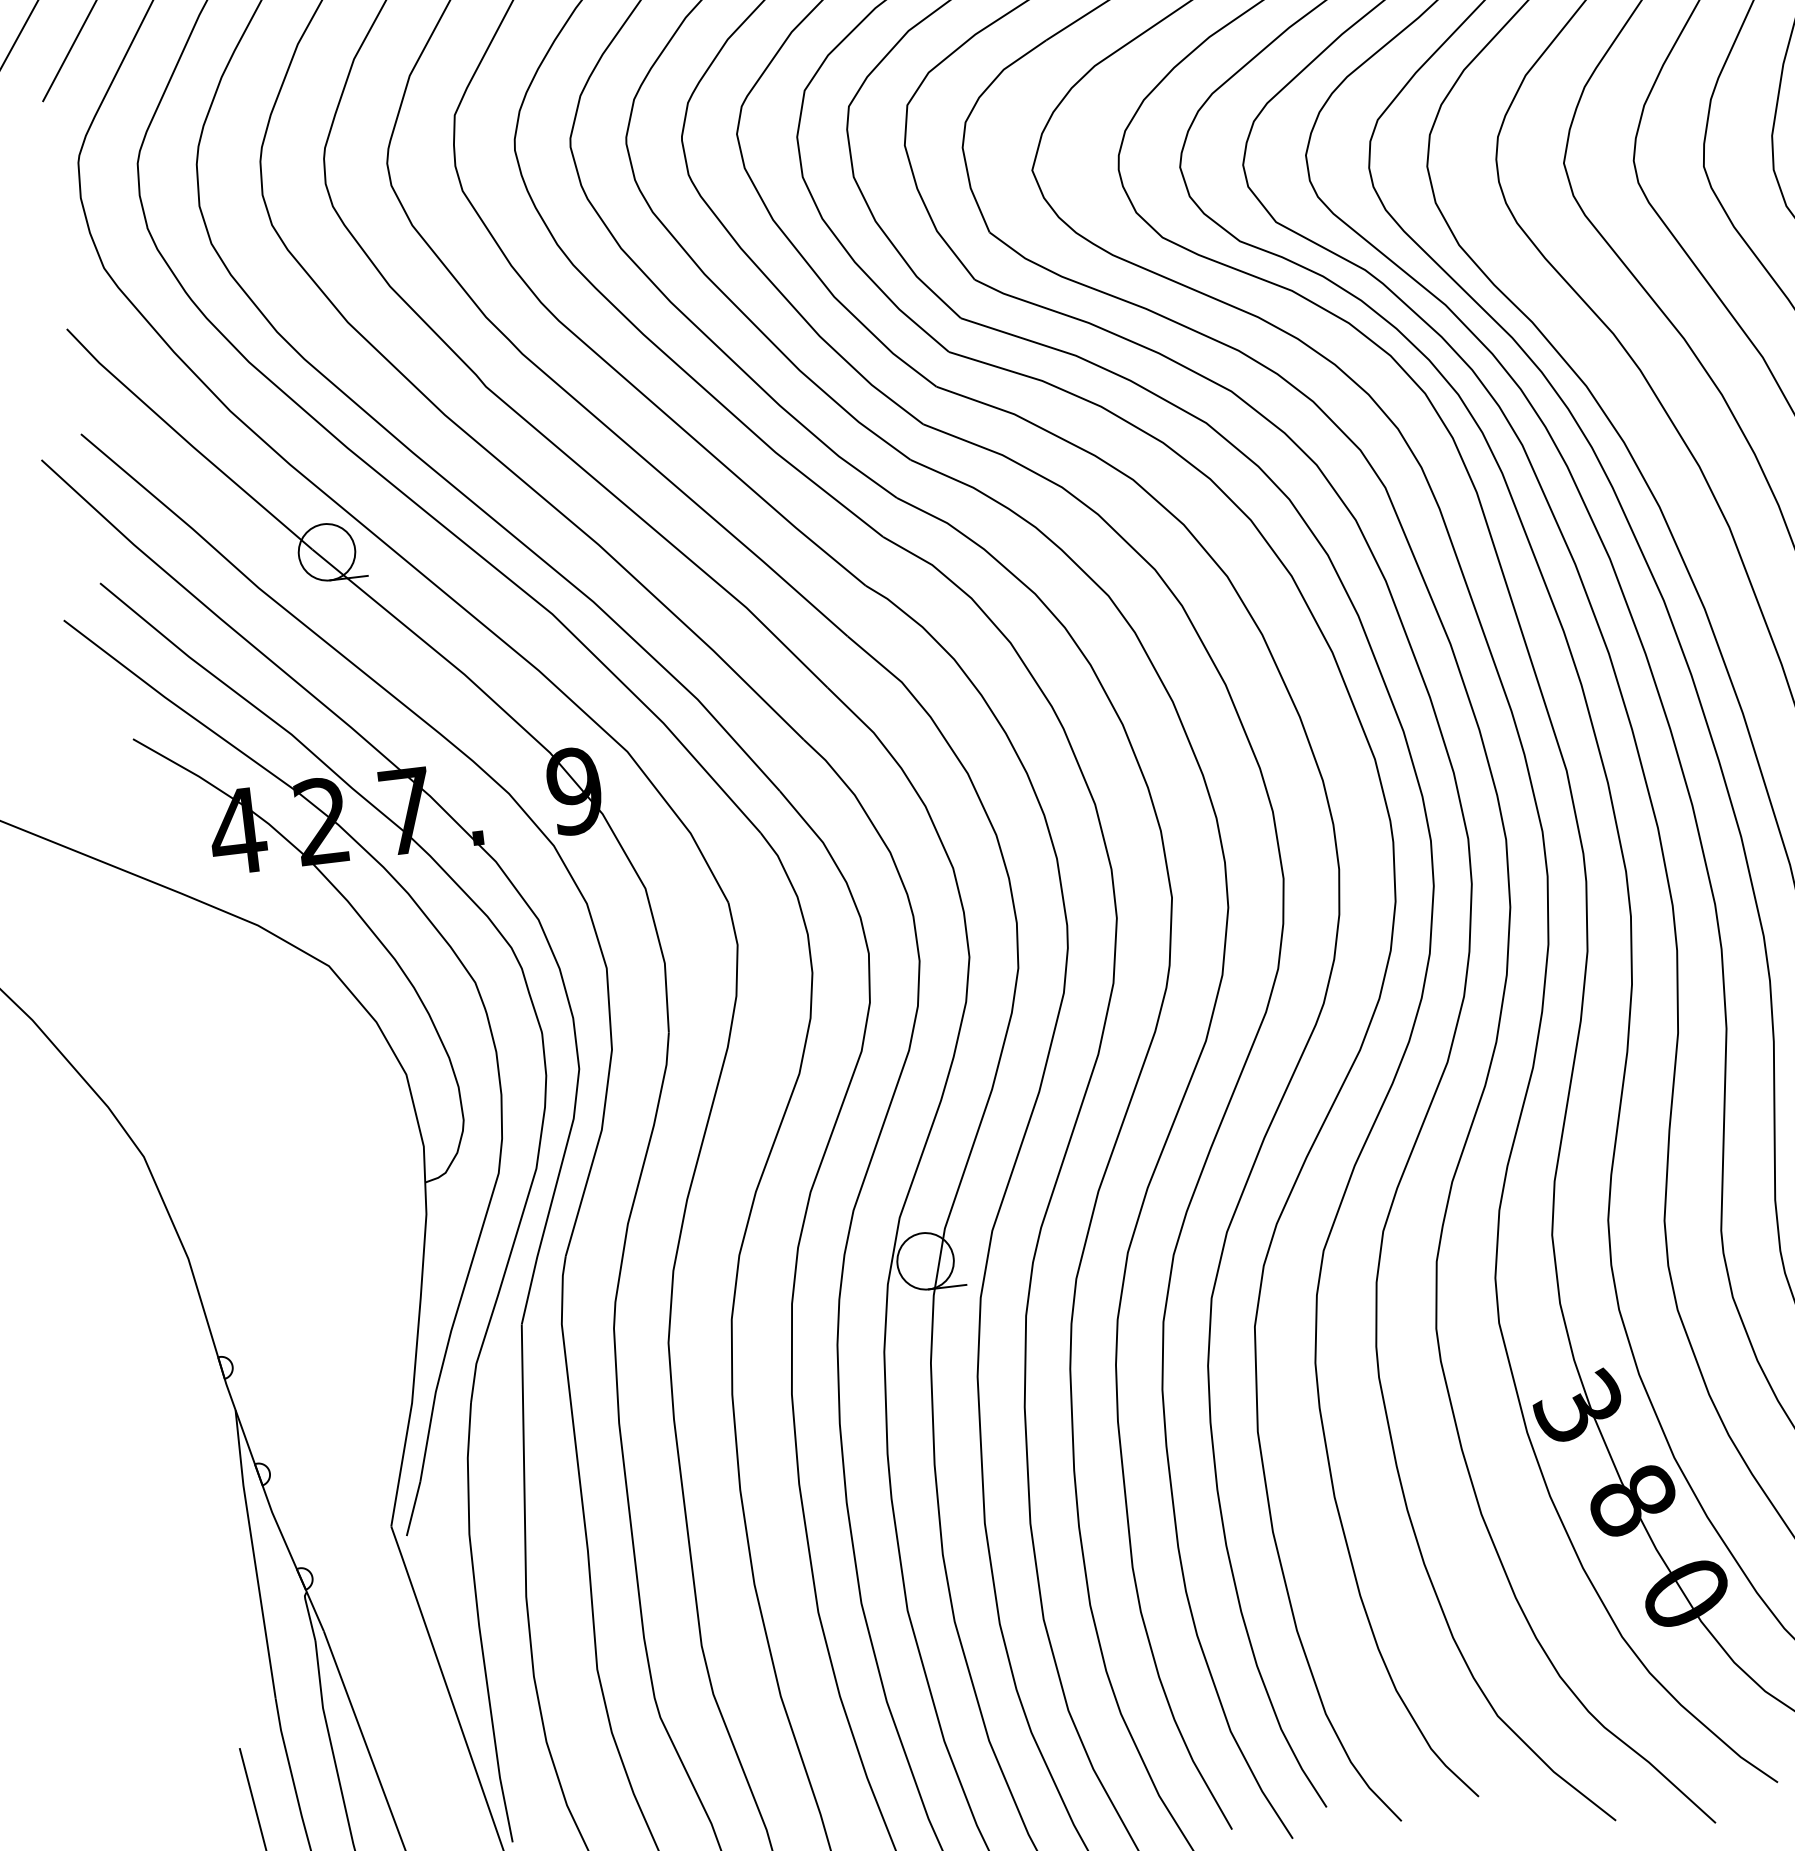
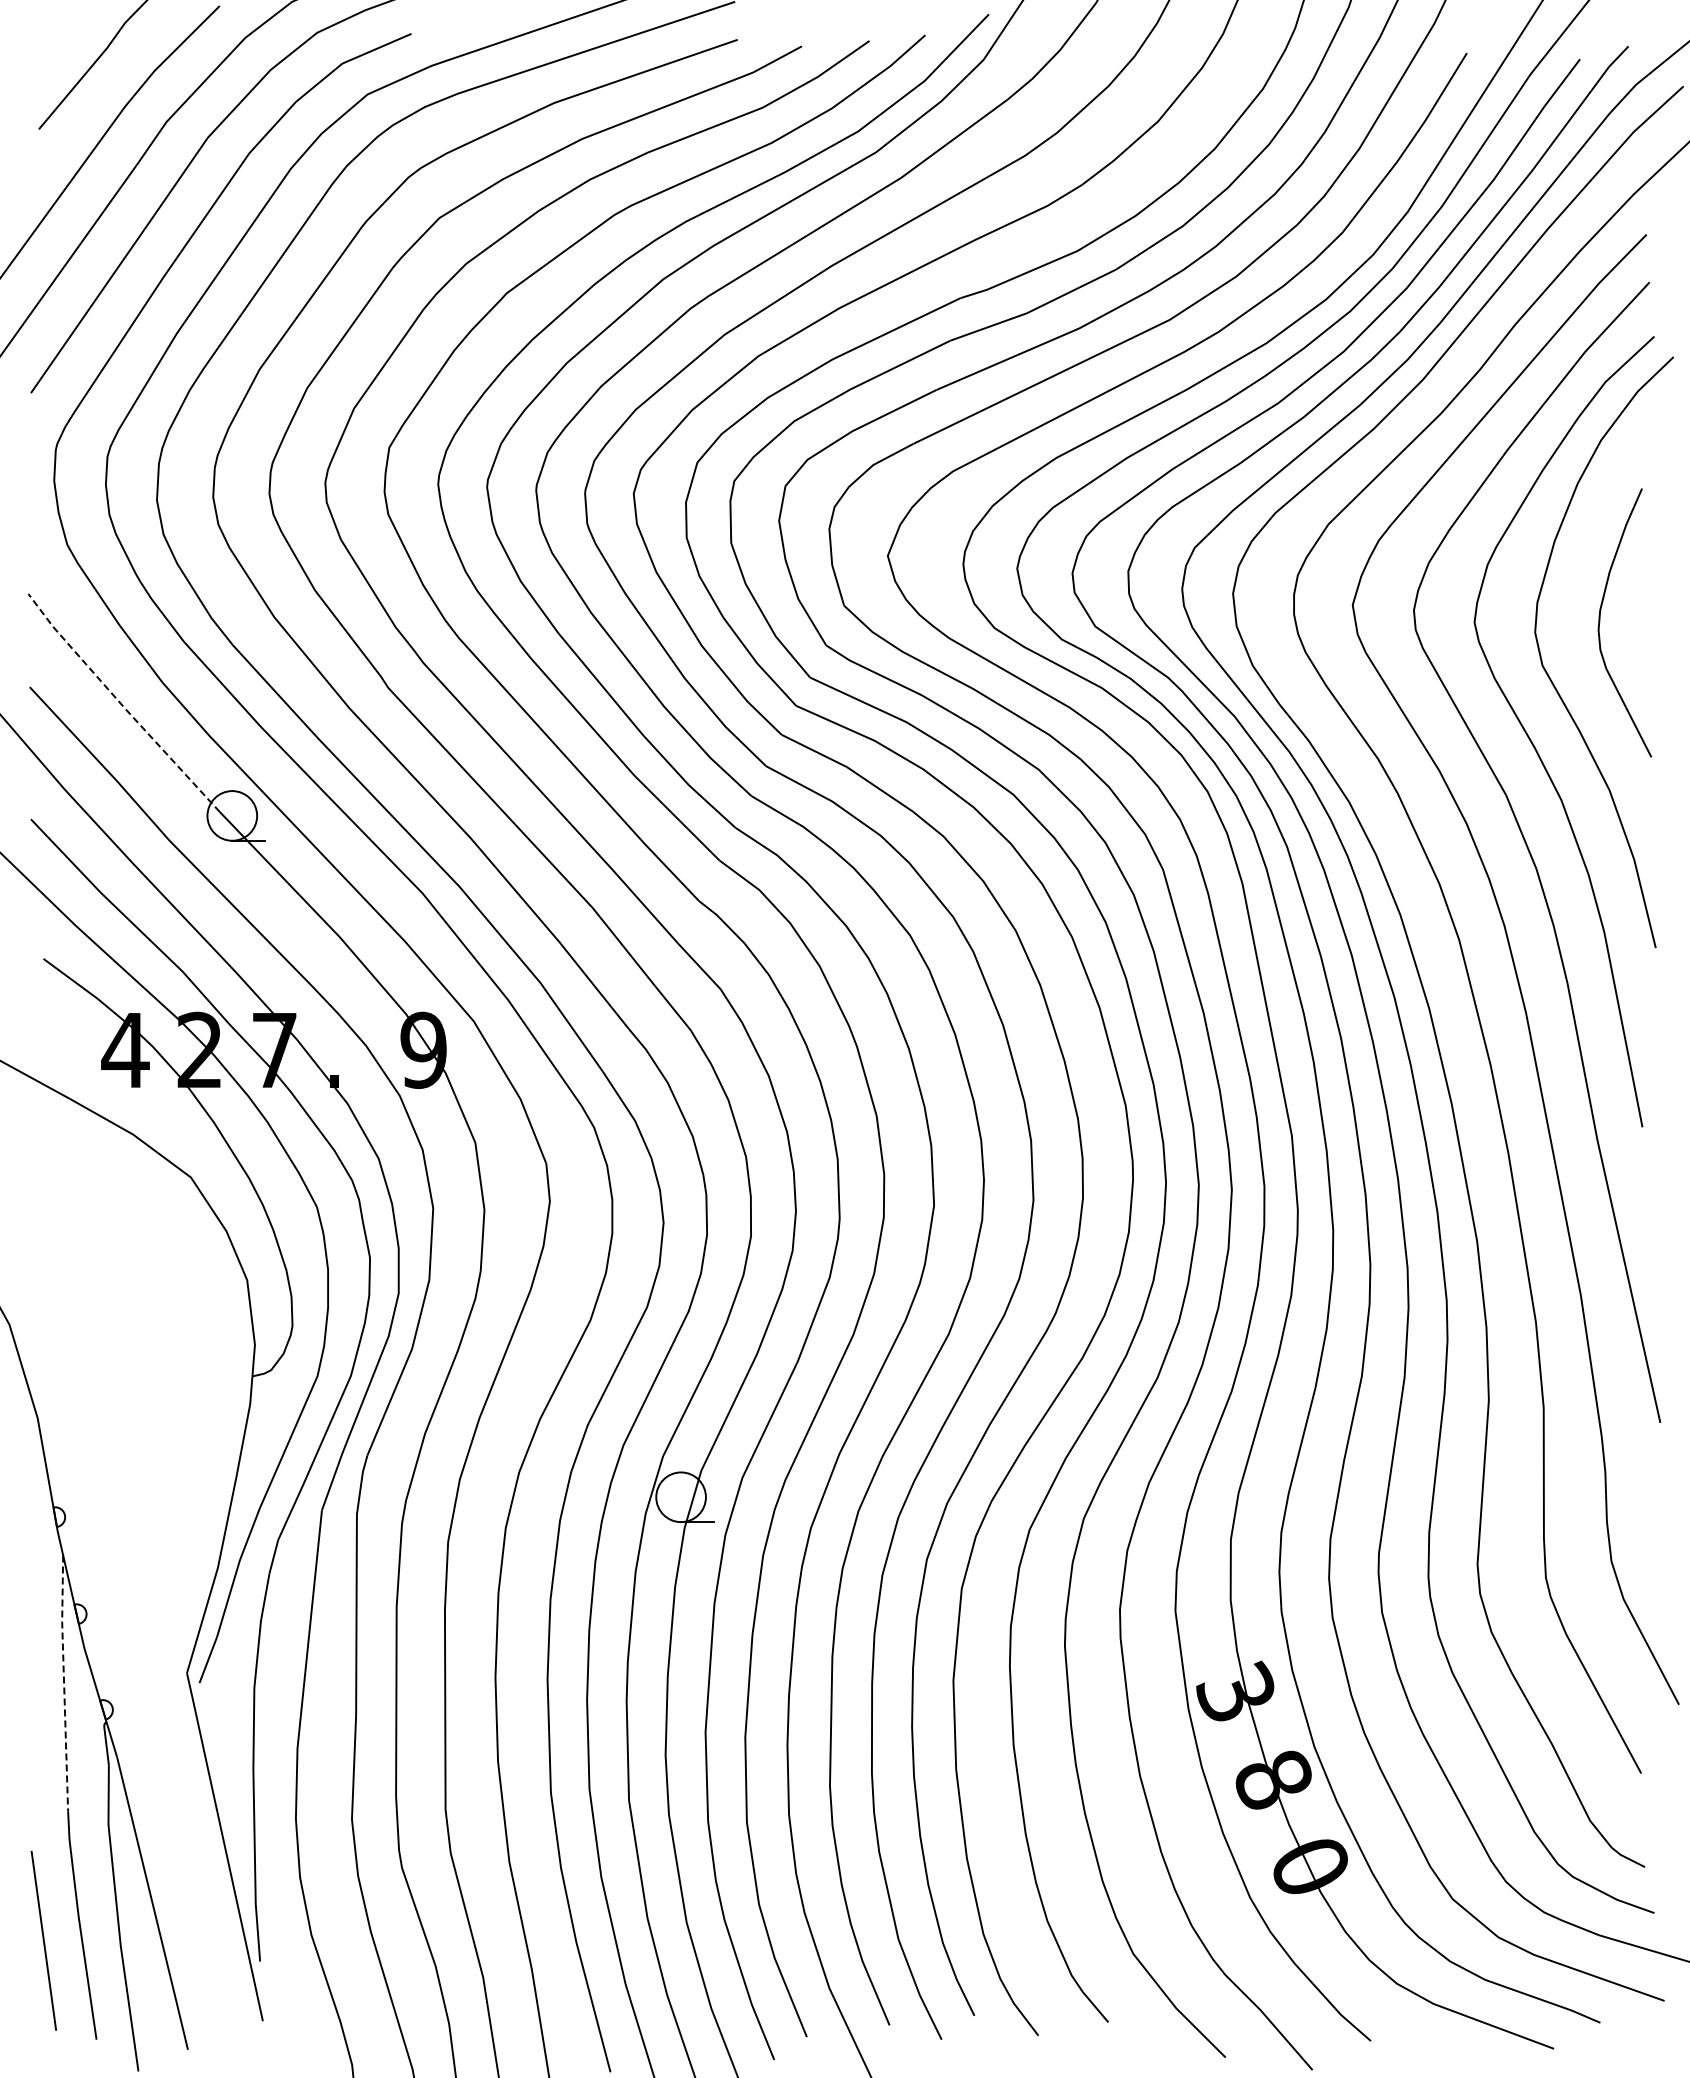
line: (186, 441) -> (121, 704), solid -> dashed
line: (254, 1553) -> (64, 1682), solid -> dashed

